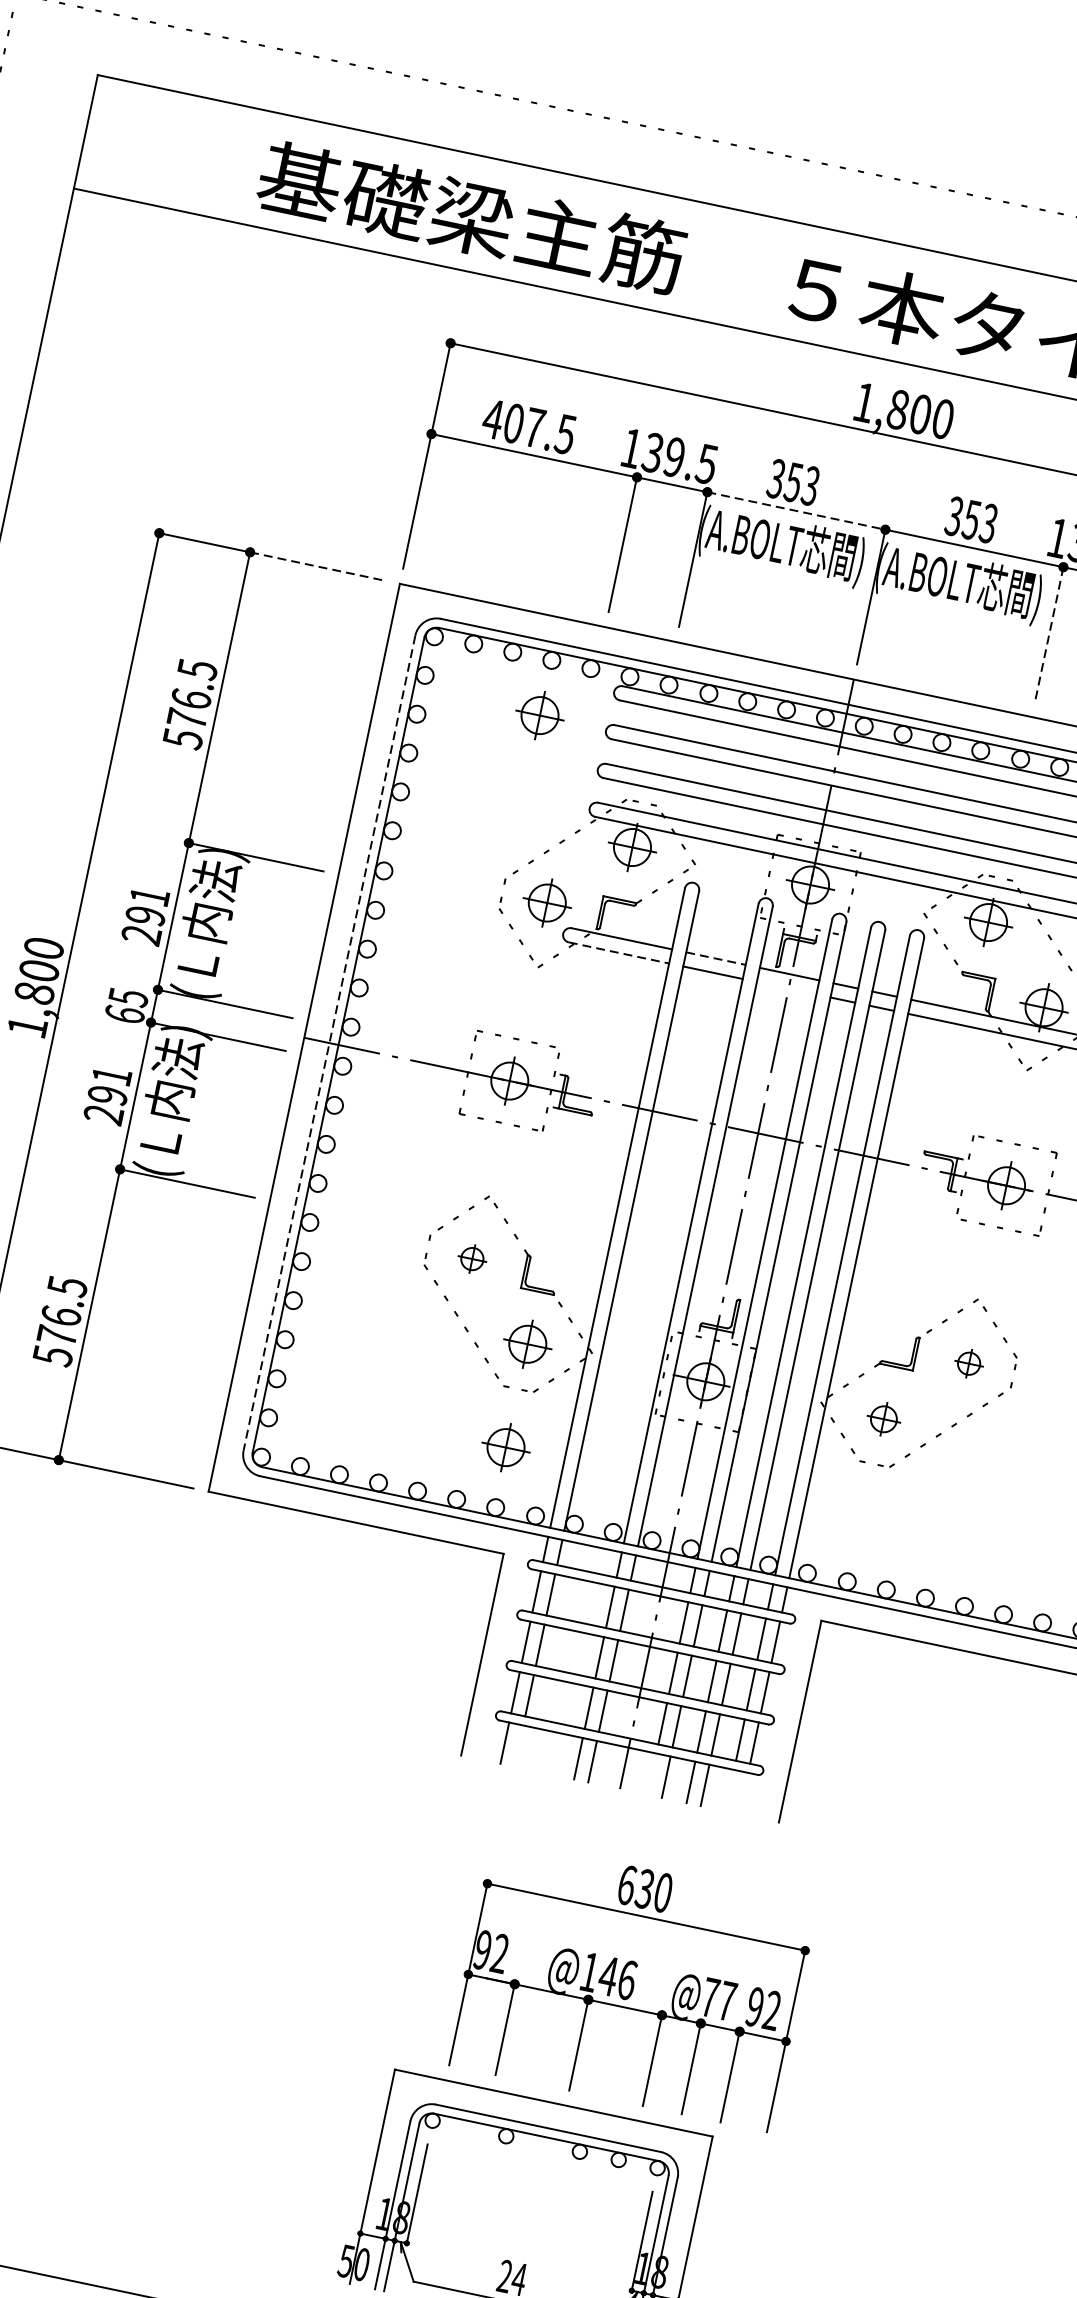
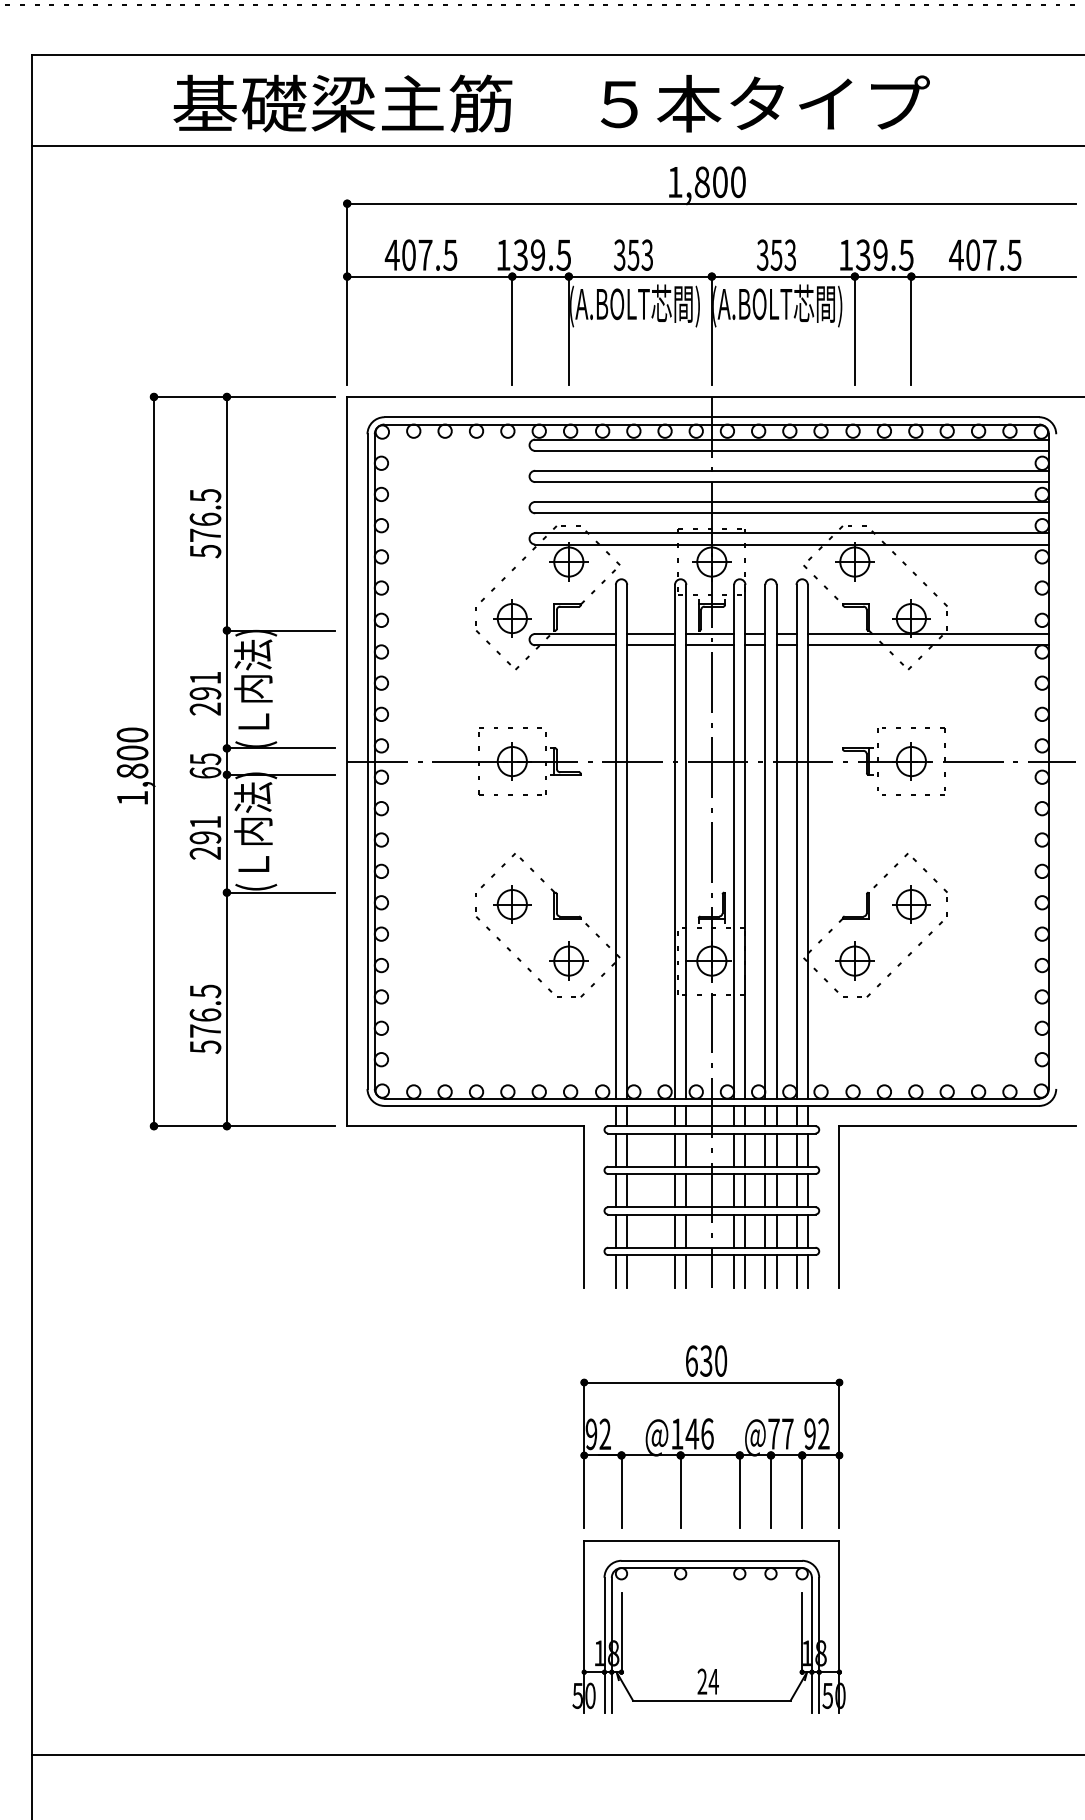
line: (796, 510) -> (640, 276), dashed -> solid
line: (318, 566) -> (281, 396), dashed -> solid
line: (1048, 635) -> (854, 331), dashed -> solid
part: (540, 715) -> (476, 475), removed
line: (620, 953) -> (576, 645), dashed -> solid
line: (716, 958) -> (651, 633), dashed -> solid
line: (786, 988) -> (710, 645), added
line: (329, 1044) -> (367, 762), dashed -> solid
part: (472, 1259) -> (512, 904), size x1.67
part: (969, 1363) -> (911, 904), size x1.67
part: (883, 1418) -> (854, 960), size x1.43
part: (505, 1446) -> (568, 1043), removed
line: (519, 1746) -> (627, 1271), added
line: (652, 1774) -> (734, 1271), added
line: (729, 1790) -> (796, 1271), added
line: (743, 1793) -> (807, 1271), added
part: (631, 1984) -> (711, 1436), moved

